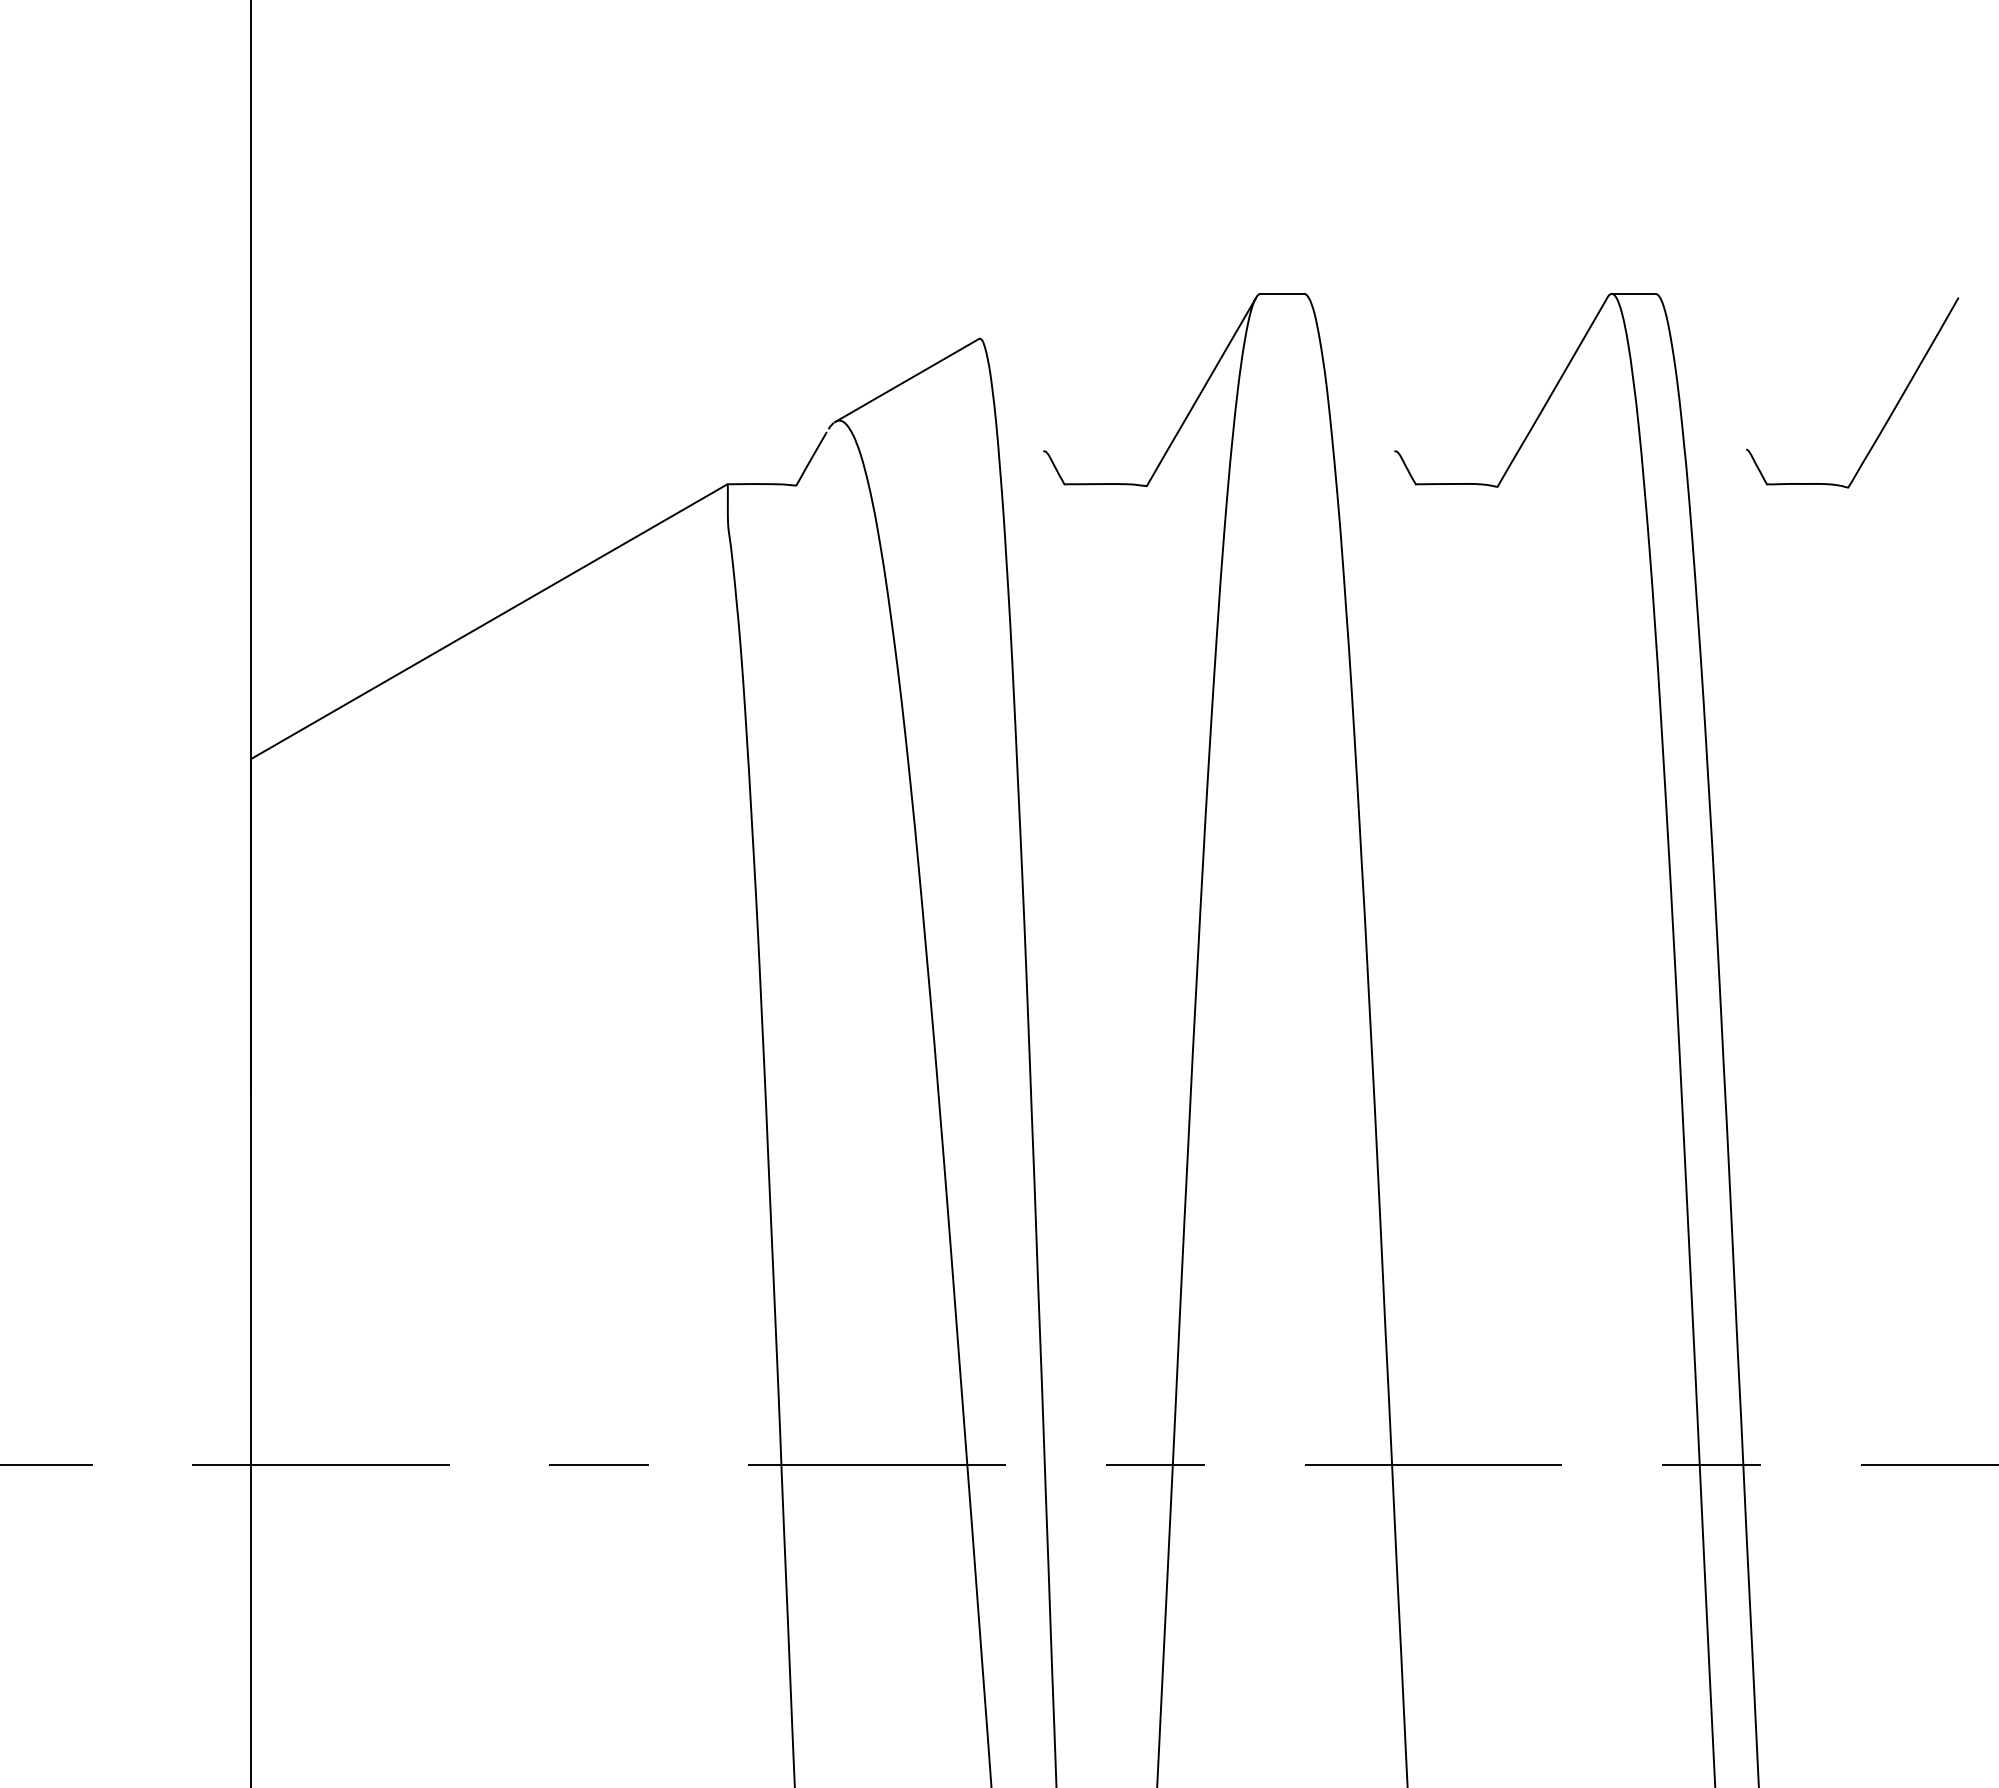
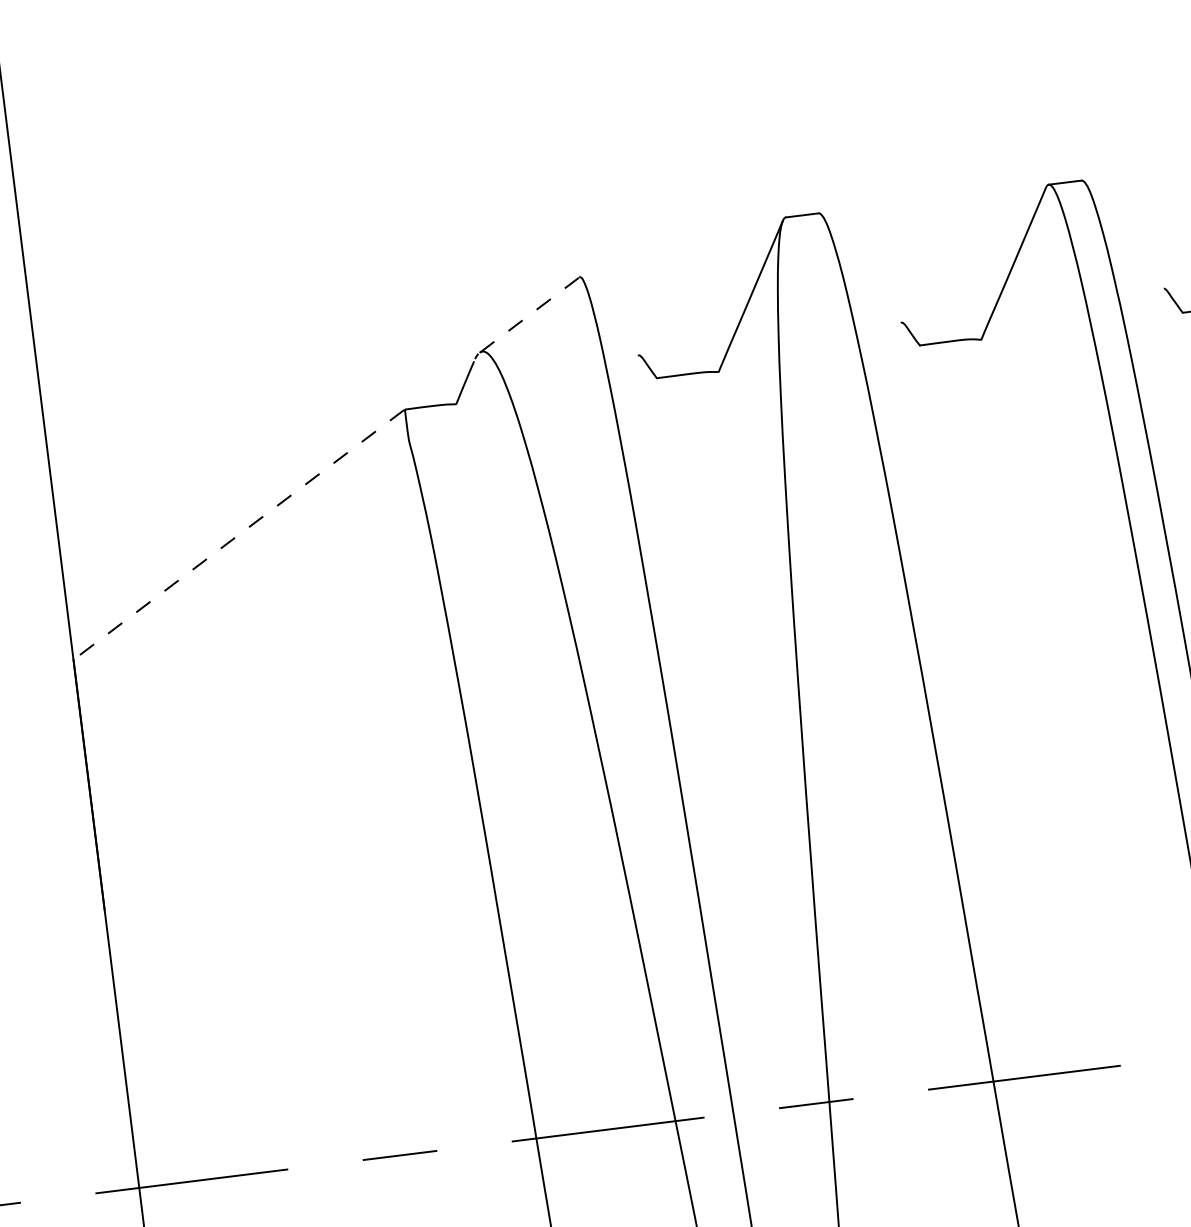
line: (906, 380) -> (528, 315), solid -> dashed
line: (488, 621) -> (238, 534), solid -> dashed

